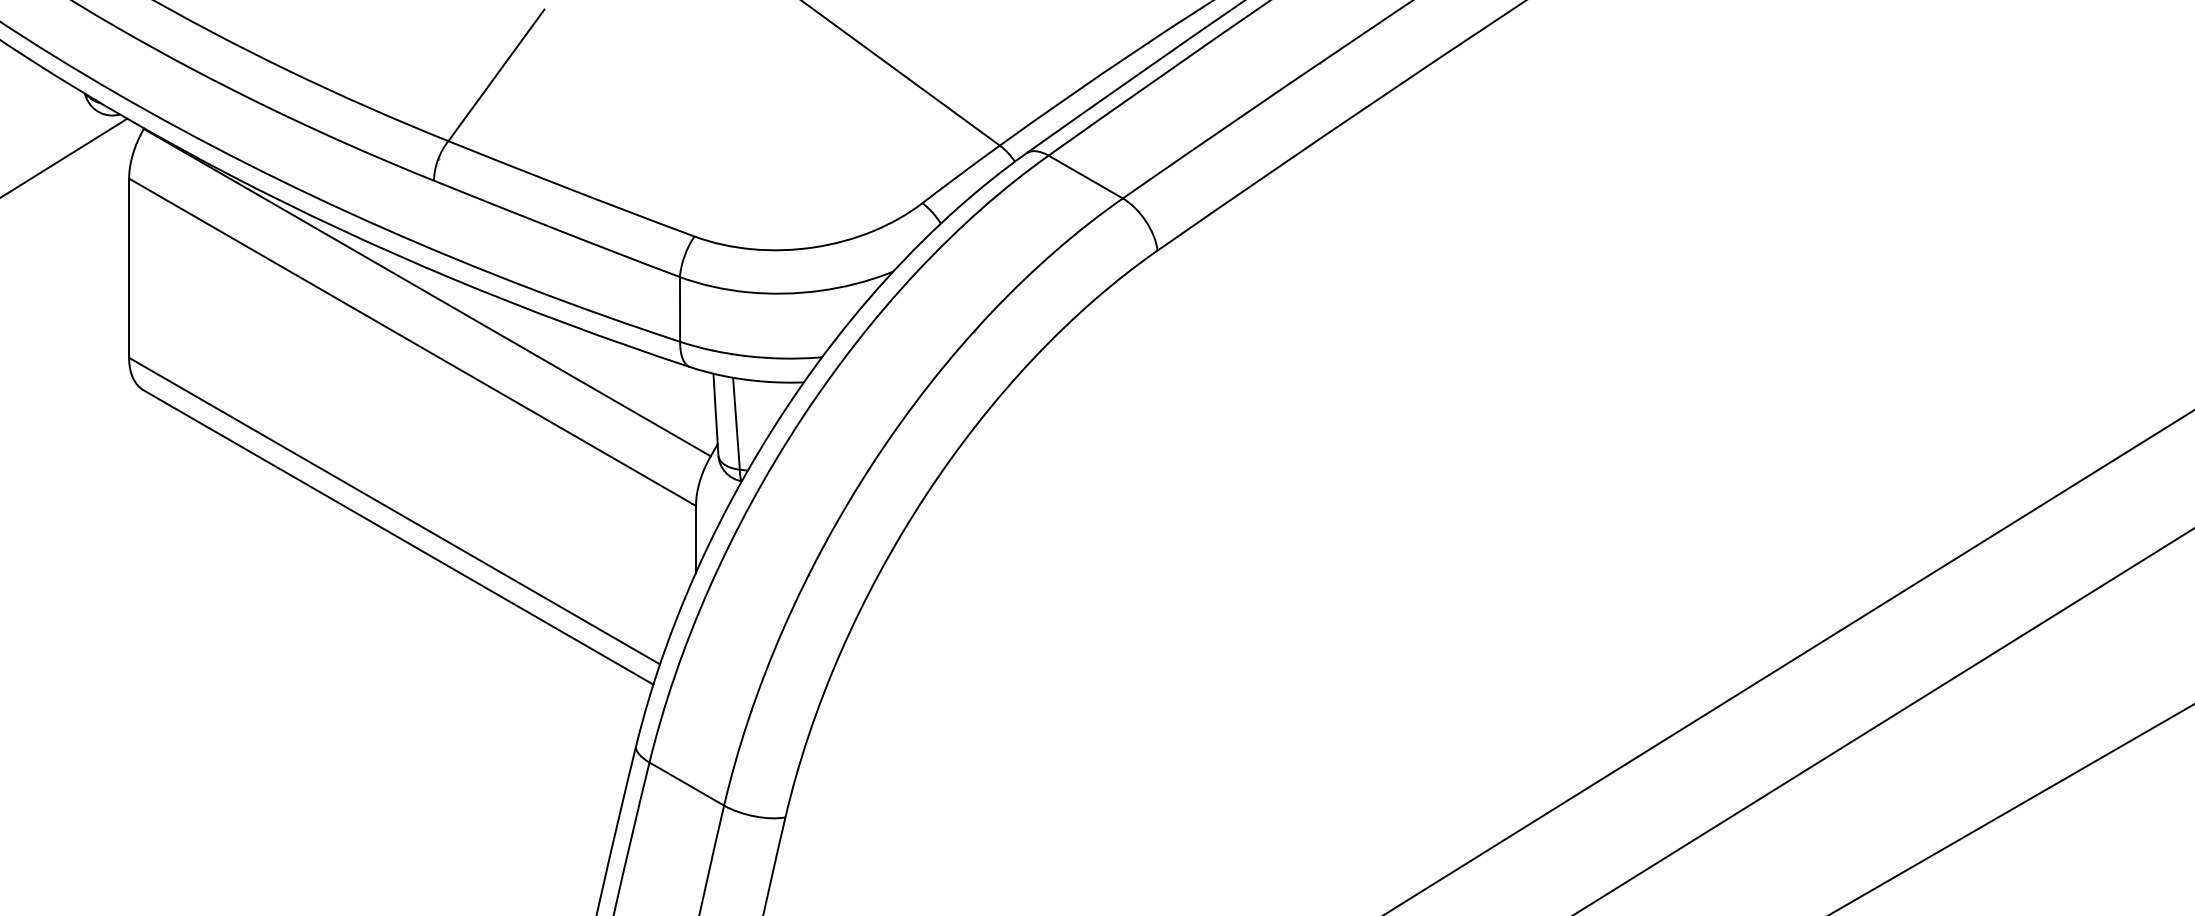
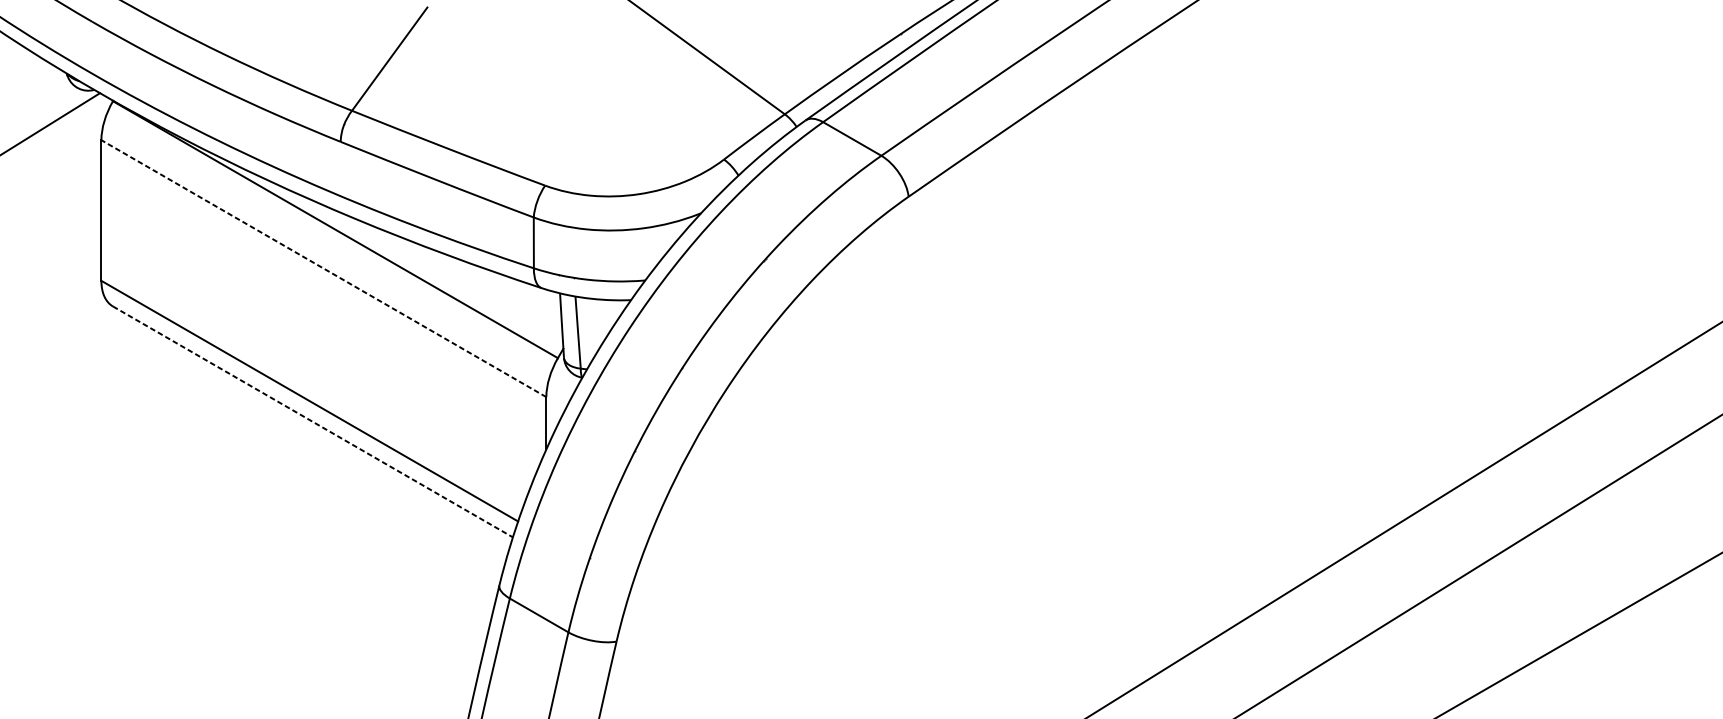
line: (412, 342) -> (323, 268), solid -> dashed
line: (399, 537) -> (313, 421), solid -> dashed

